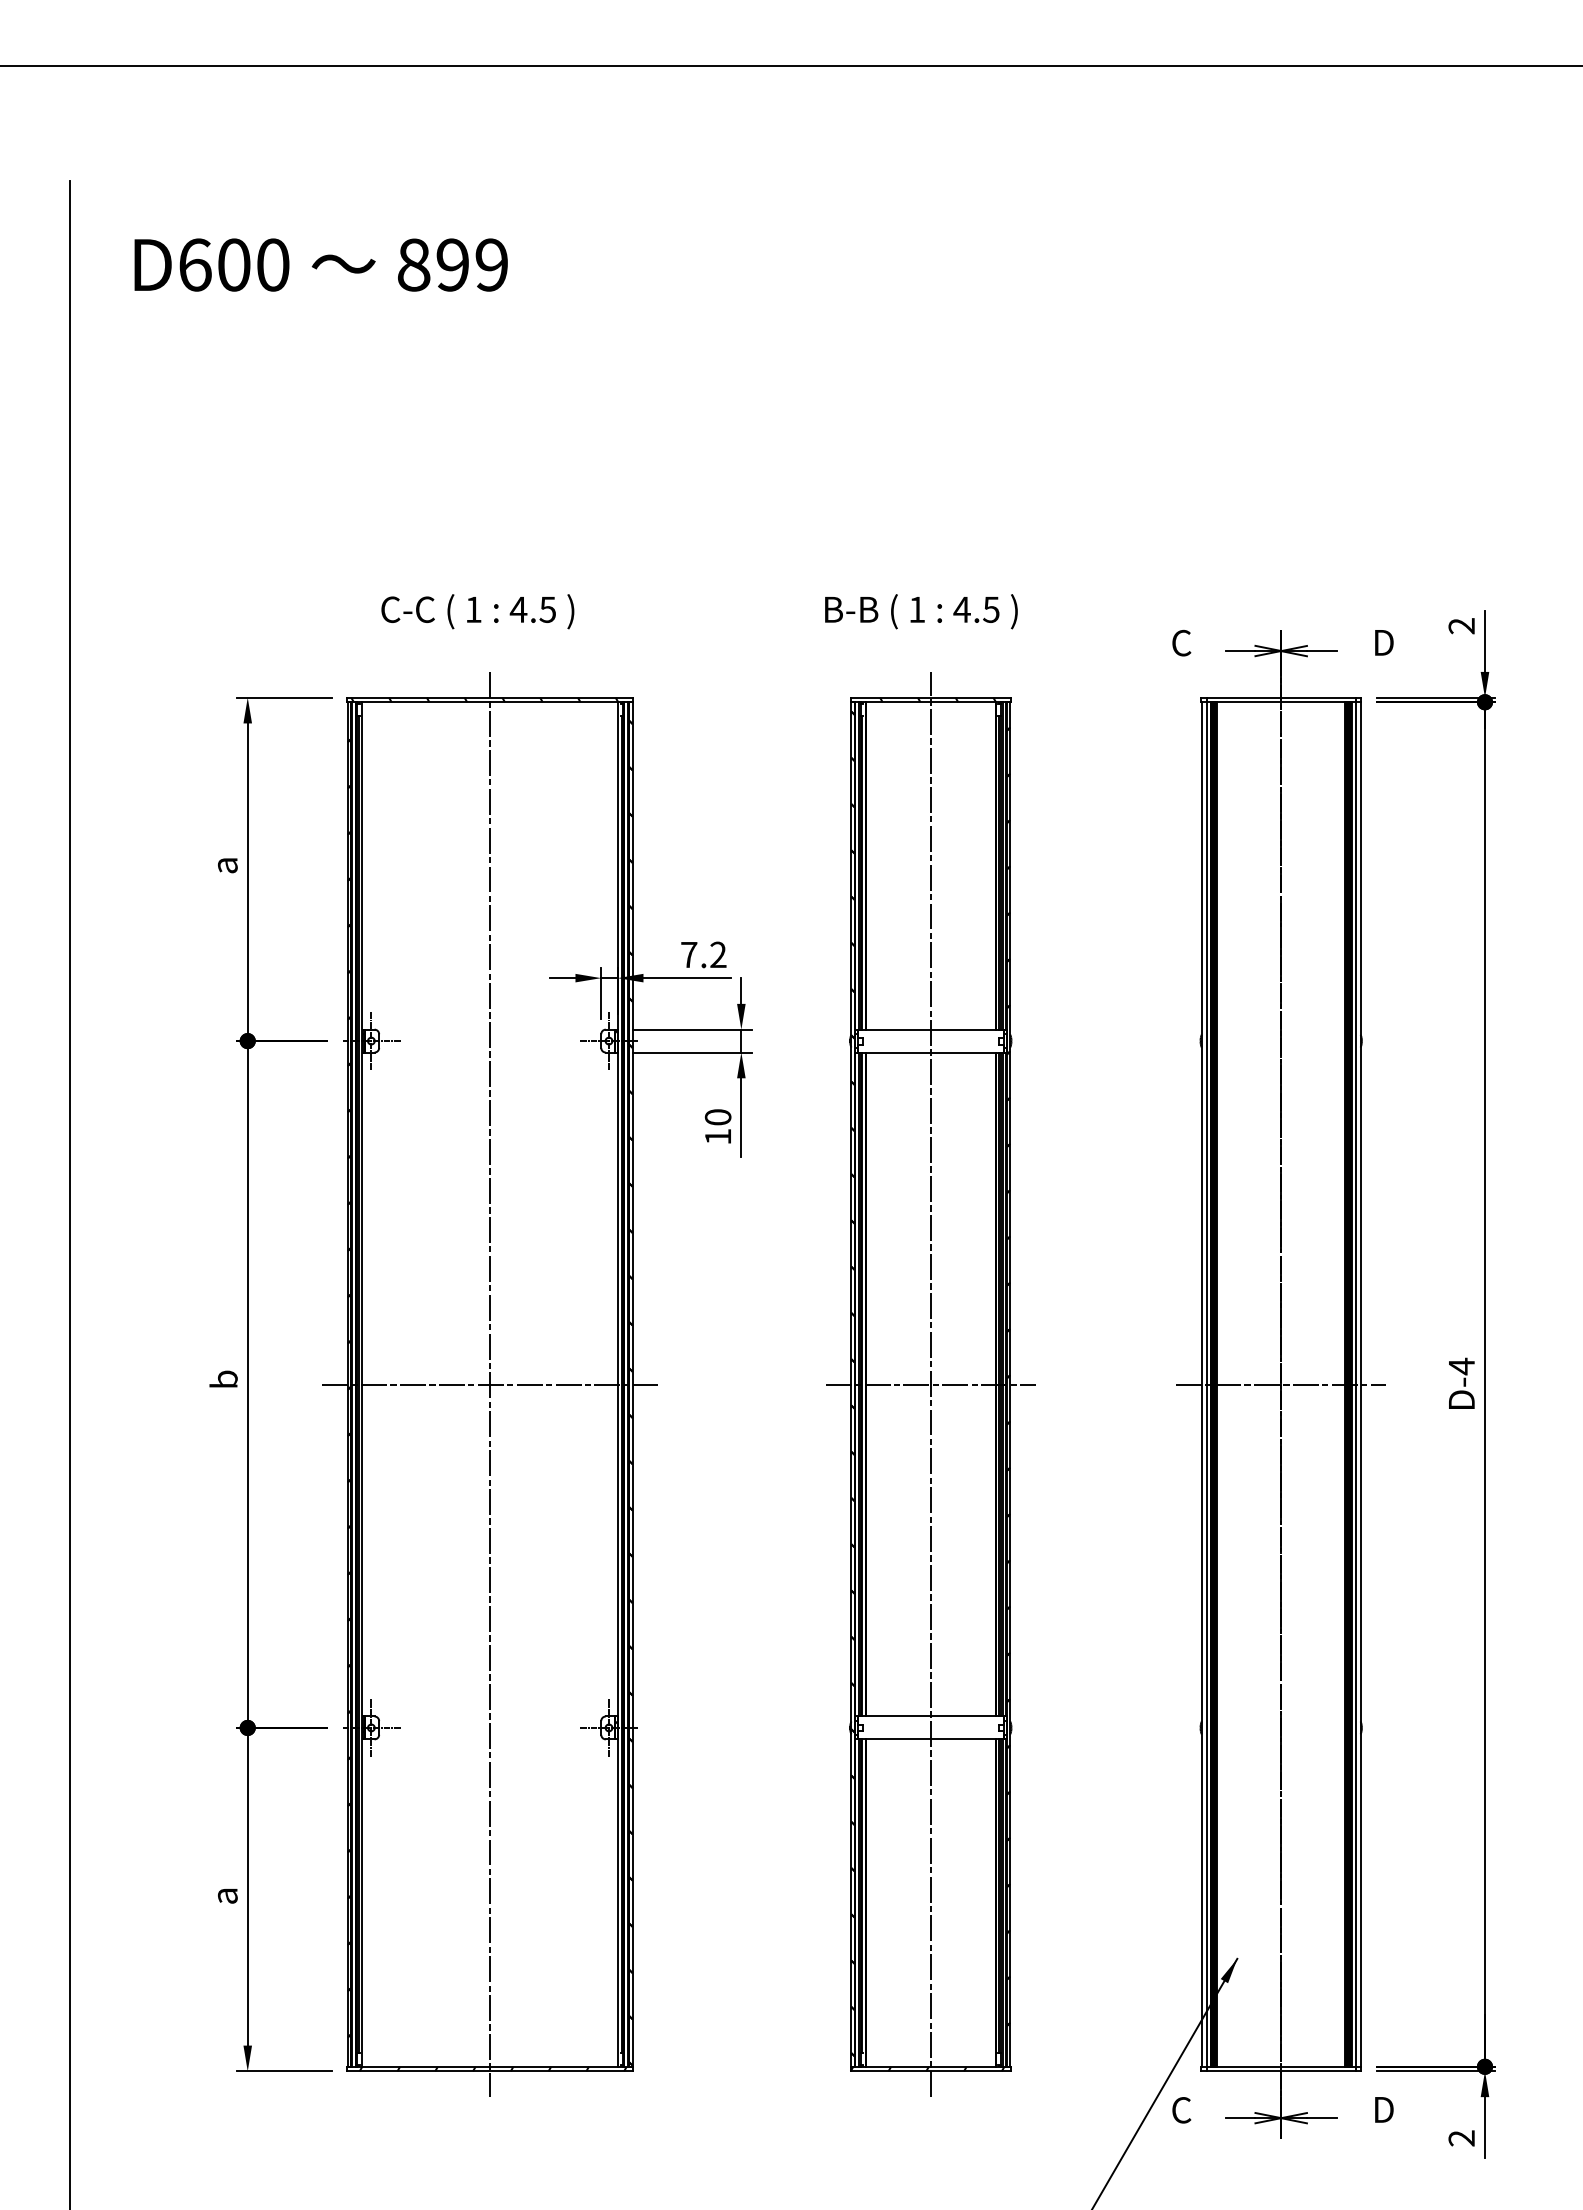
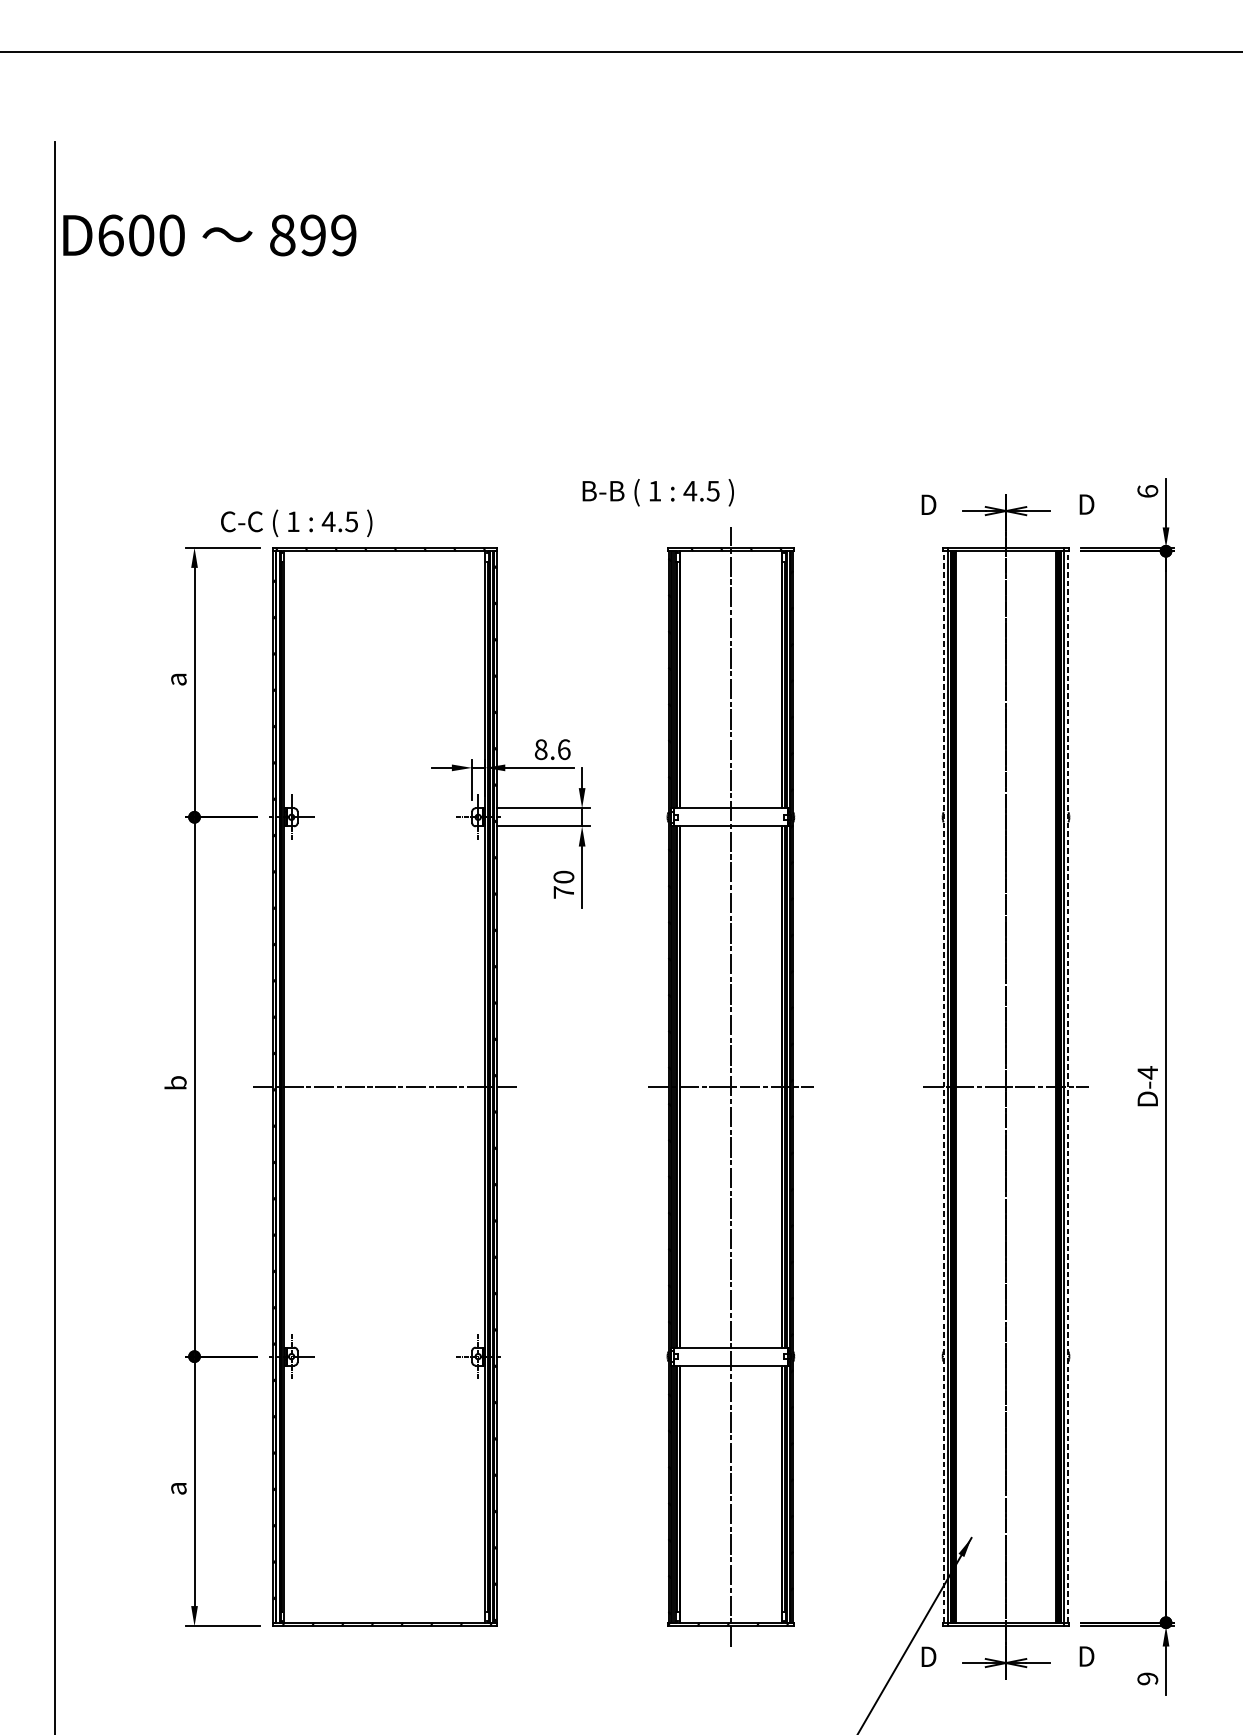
text: (320, 264) -> (209, 235), moved
text: (477, 611) -> (296, 523), moved
text: (921, 611) -> (658, 492), moved
text: (1461, 625) -> (1147, 490), 2 -> 6
text: (1182, 642) -> (928, 504), C -> D
text: (703, 954) -> (552, 749), 7.2 -> 8.6
text: (717, 1136) -> (563, 892), 10 -> 70
line: (490, 1384) -> (385, 1086), removed
line: (1201, 1384) -> (943, 1086), solid -> dashed
line: (1360, 1384) -> (1068, 1086), solid -> dashed
text: (1182, 2110) -> (928, 1657), C -> D
text: (1461, 2138) -> (1147, 1679), 2 -> 9

